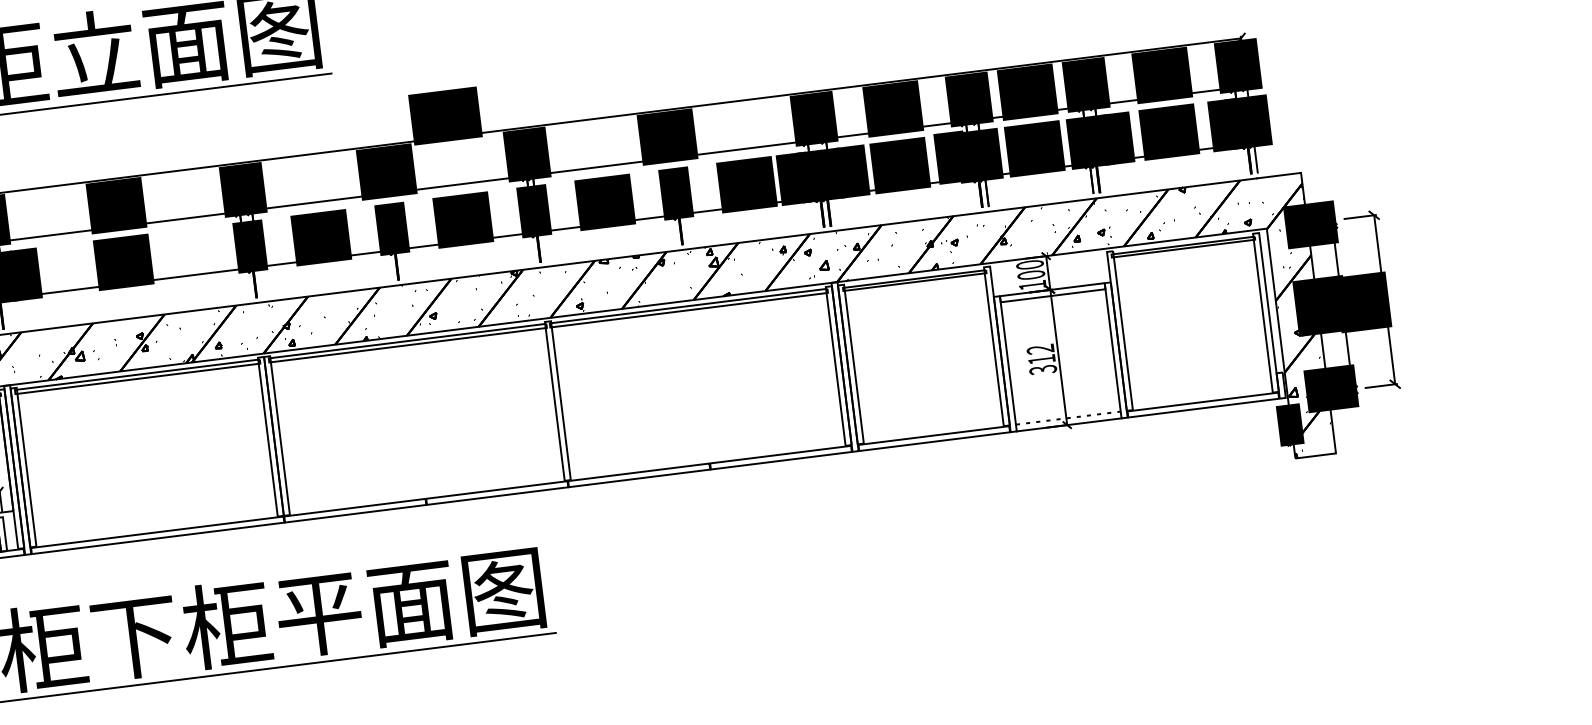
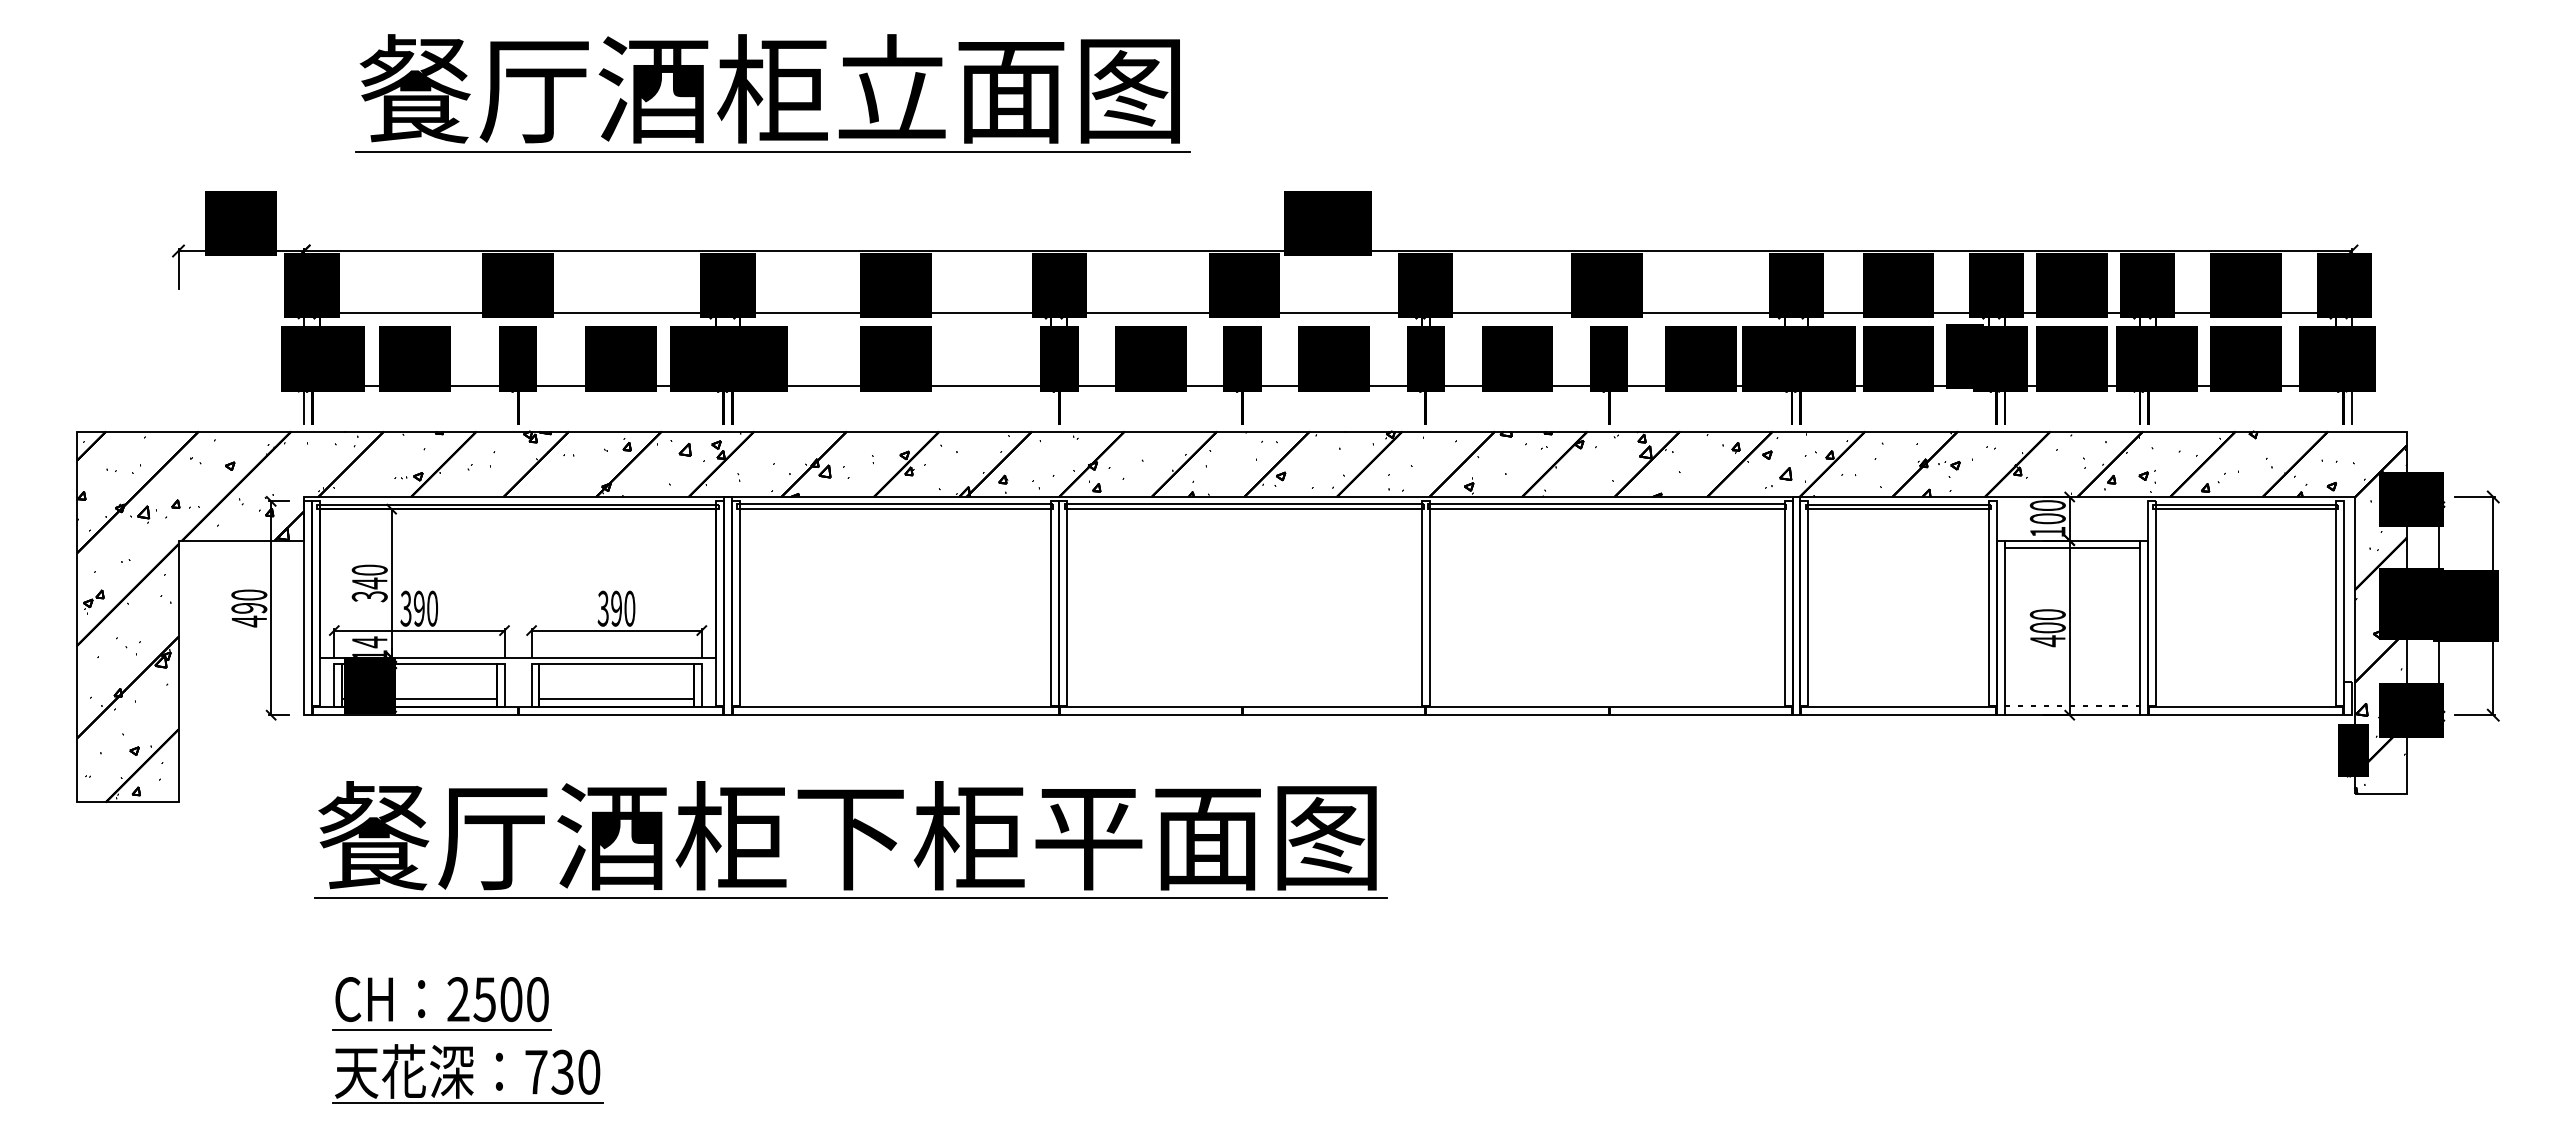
text: (1041, 360) -> (2047, 628), 312 -> 400

